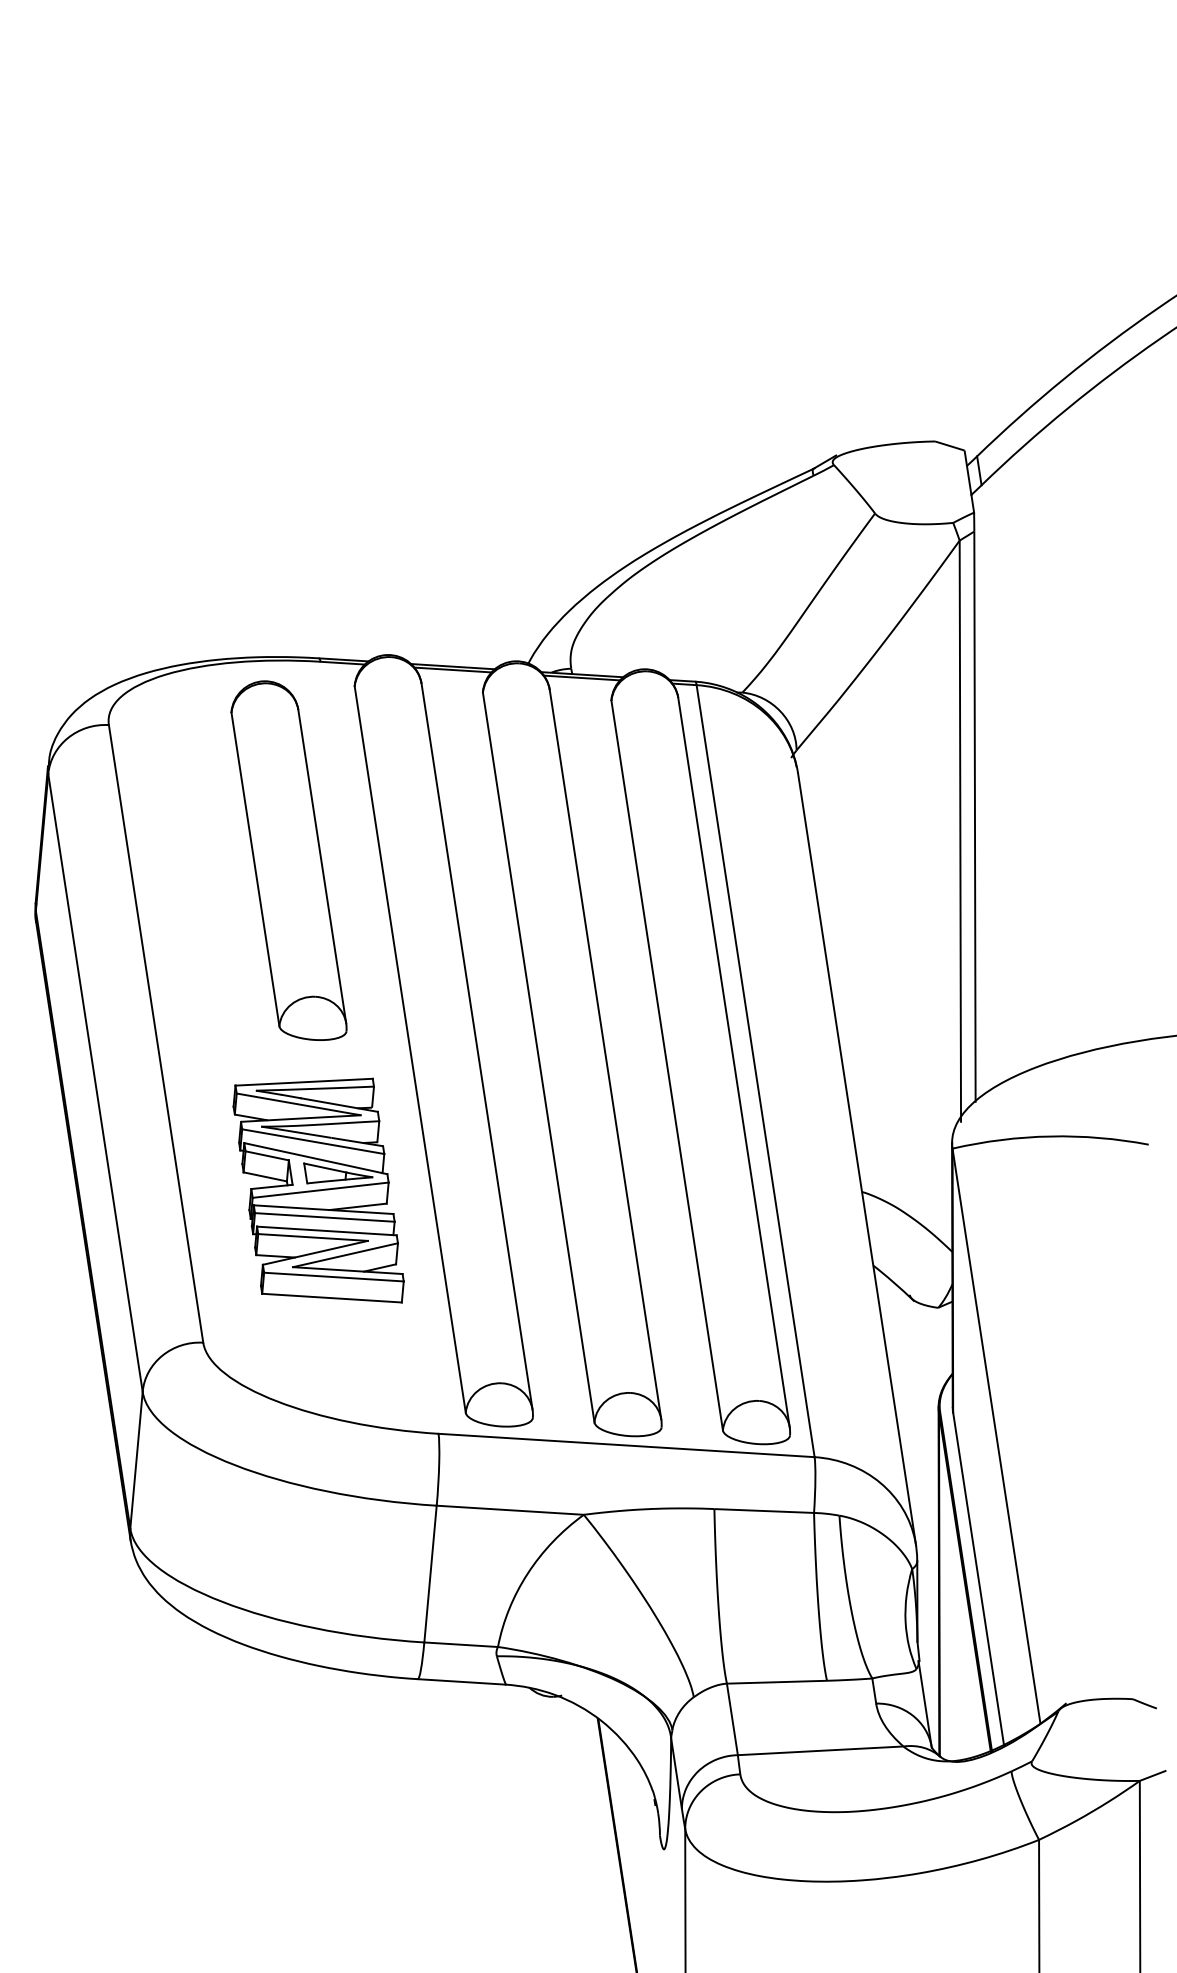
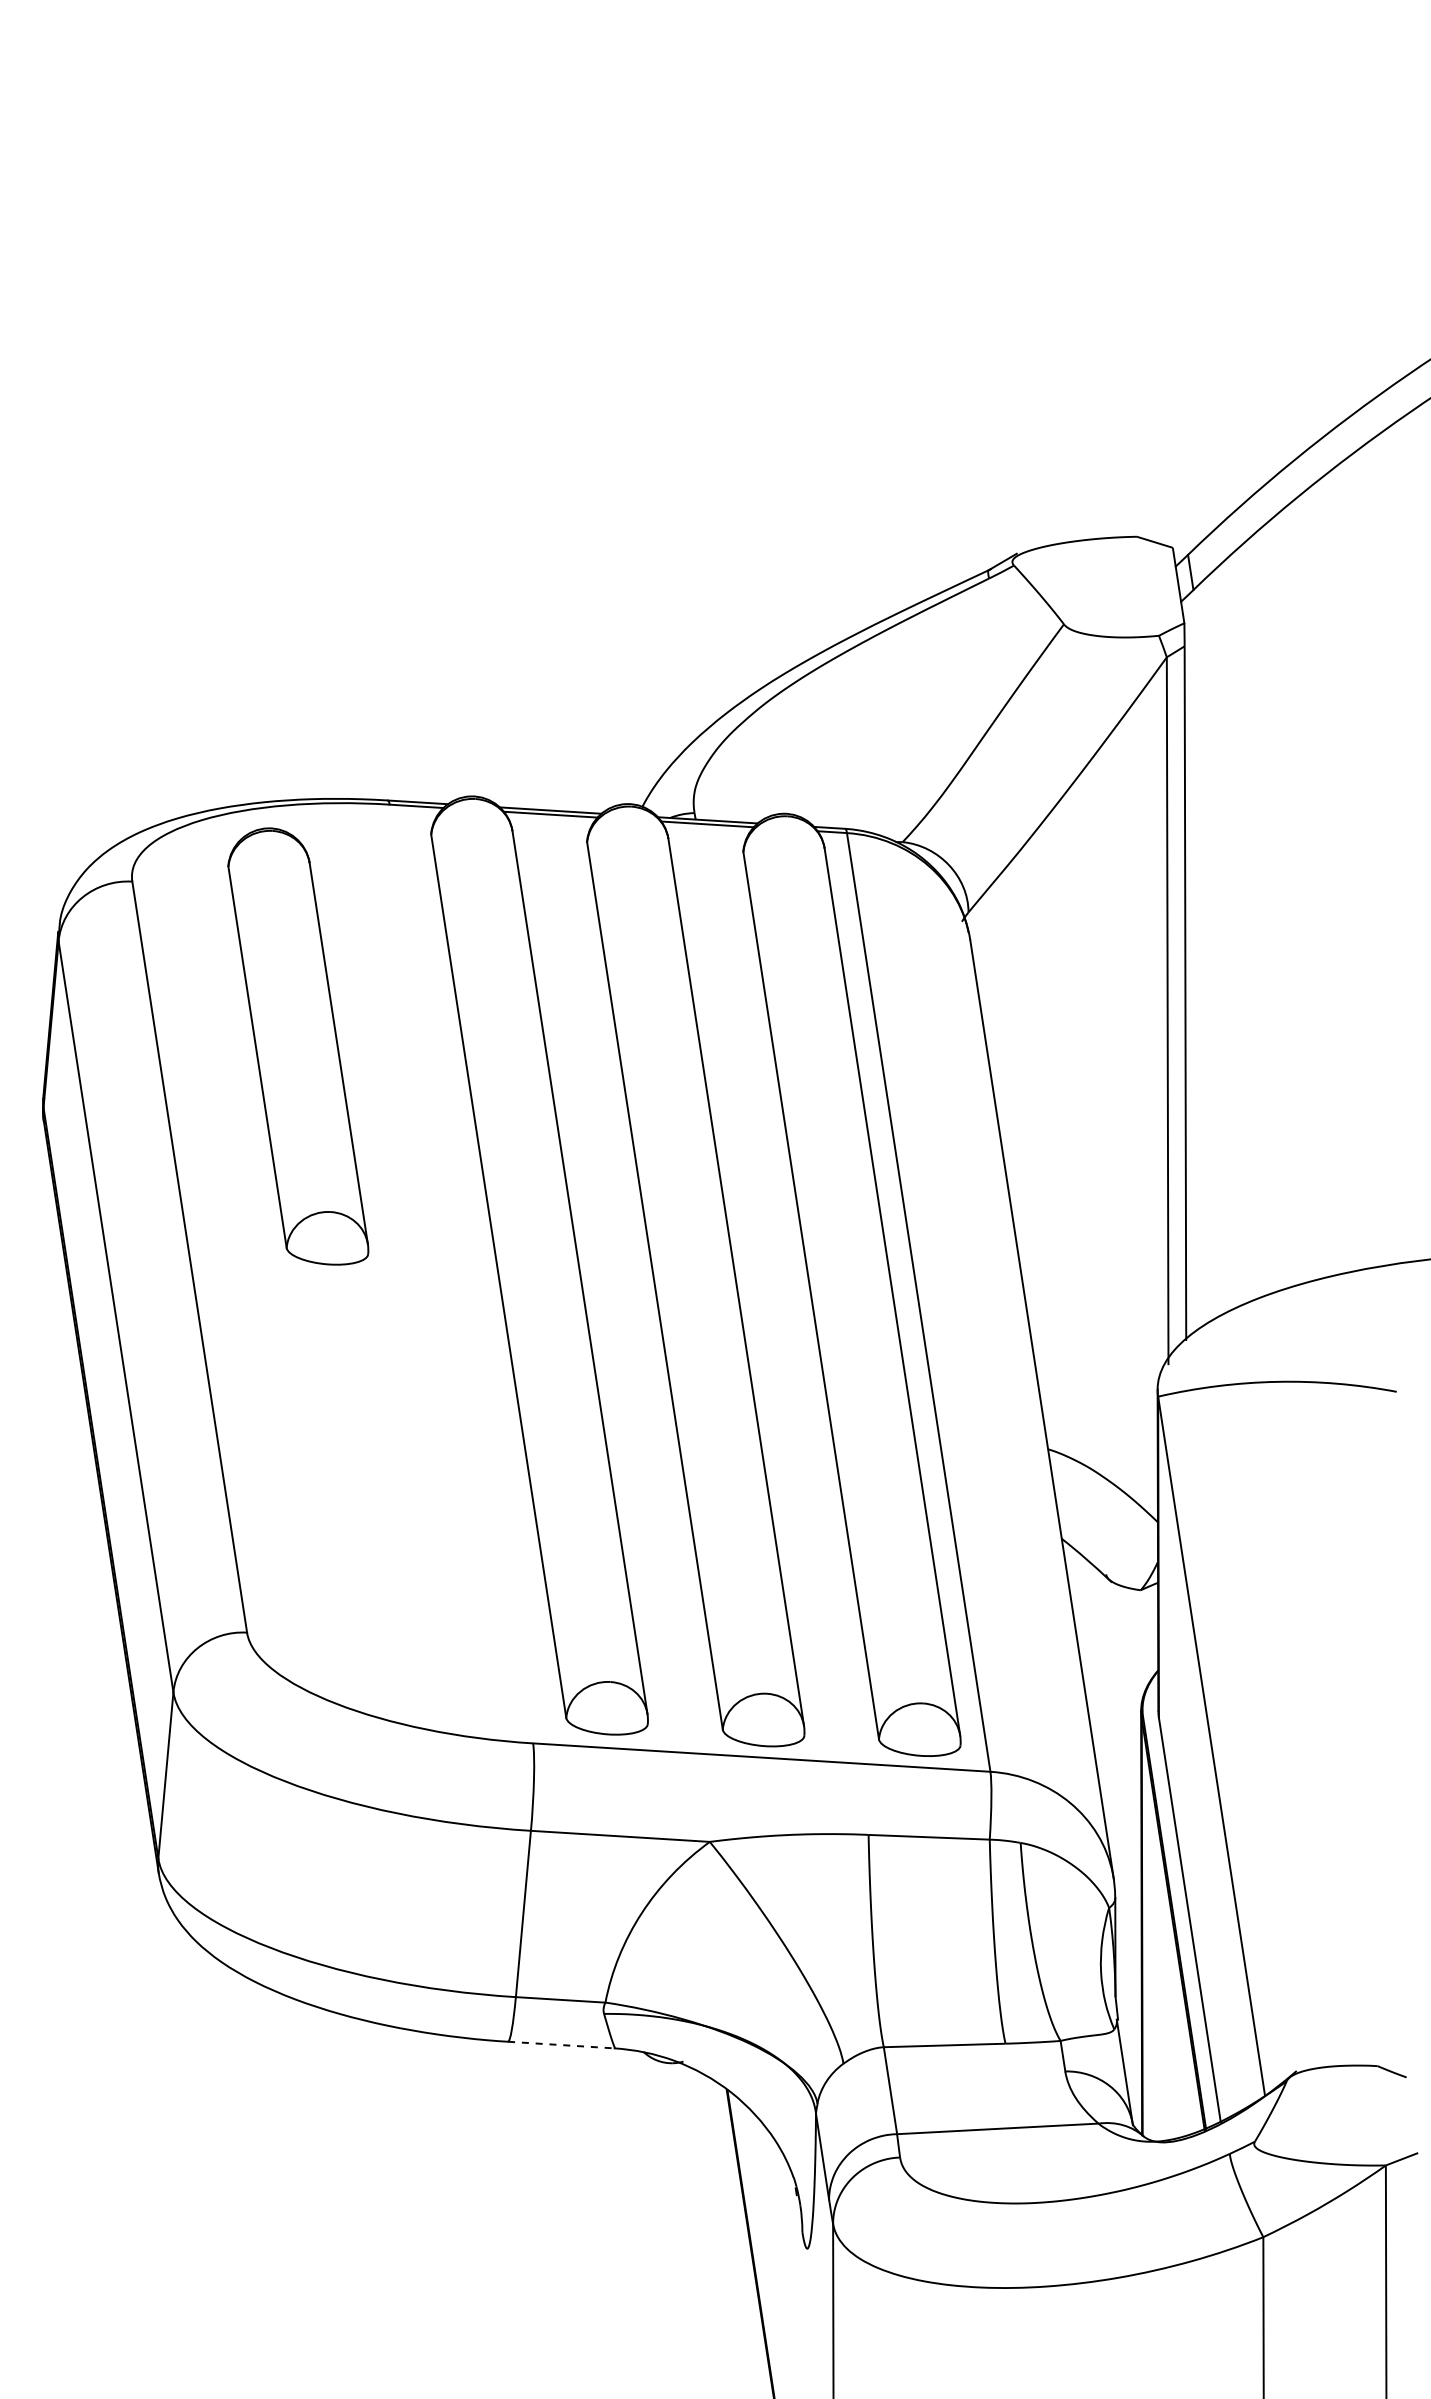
part: (289, 860) -> (298, 1046), moved
part: (318, 1190) -> (387, 1447), removed
line: (461, 1682) -> (561, 2045), solid -> dashed

